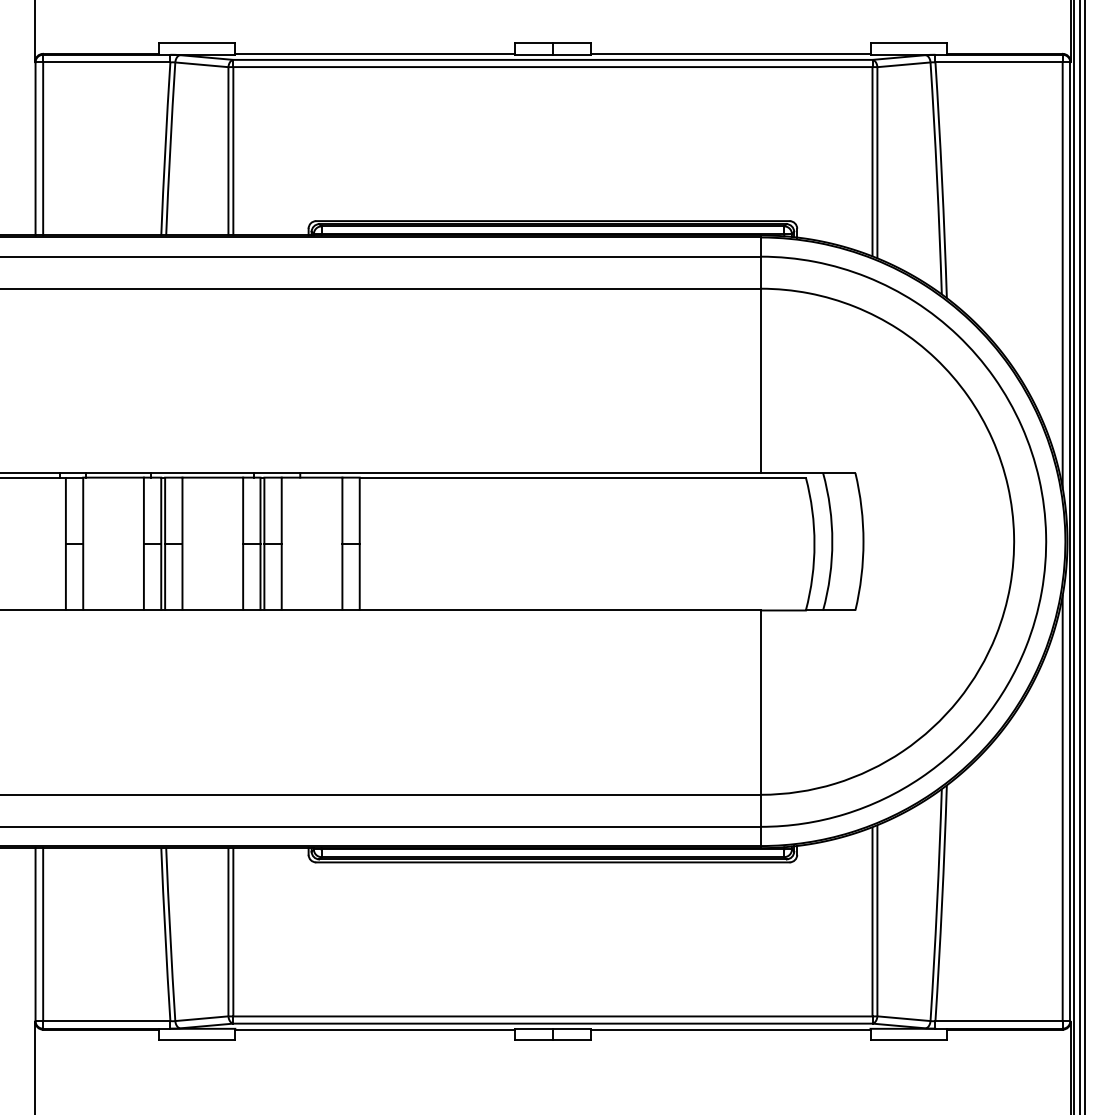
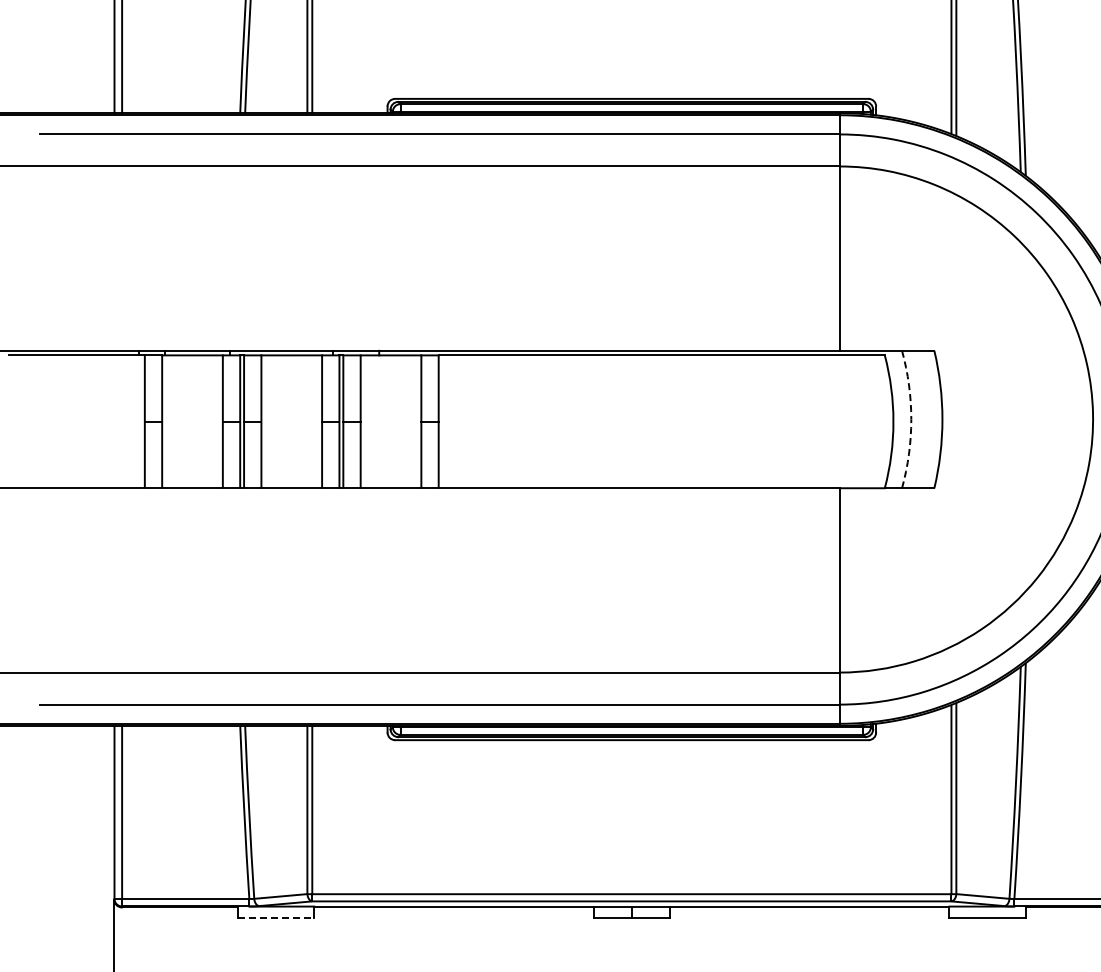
arc: (832, 541) -> (911, 419), solid -> dashed
line: (197, 1040) -> (276, 918), solid -> dashed

